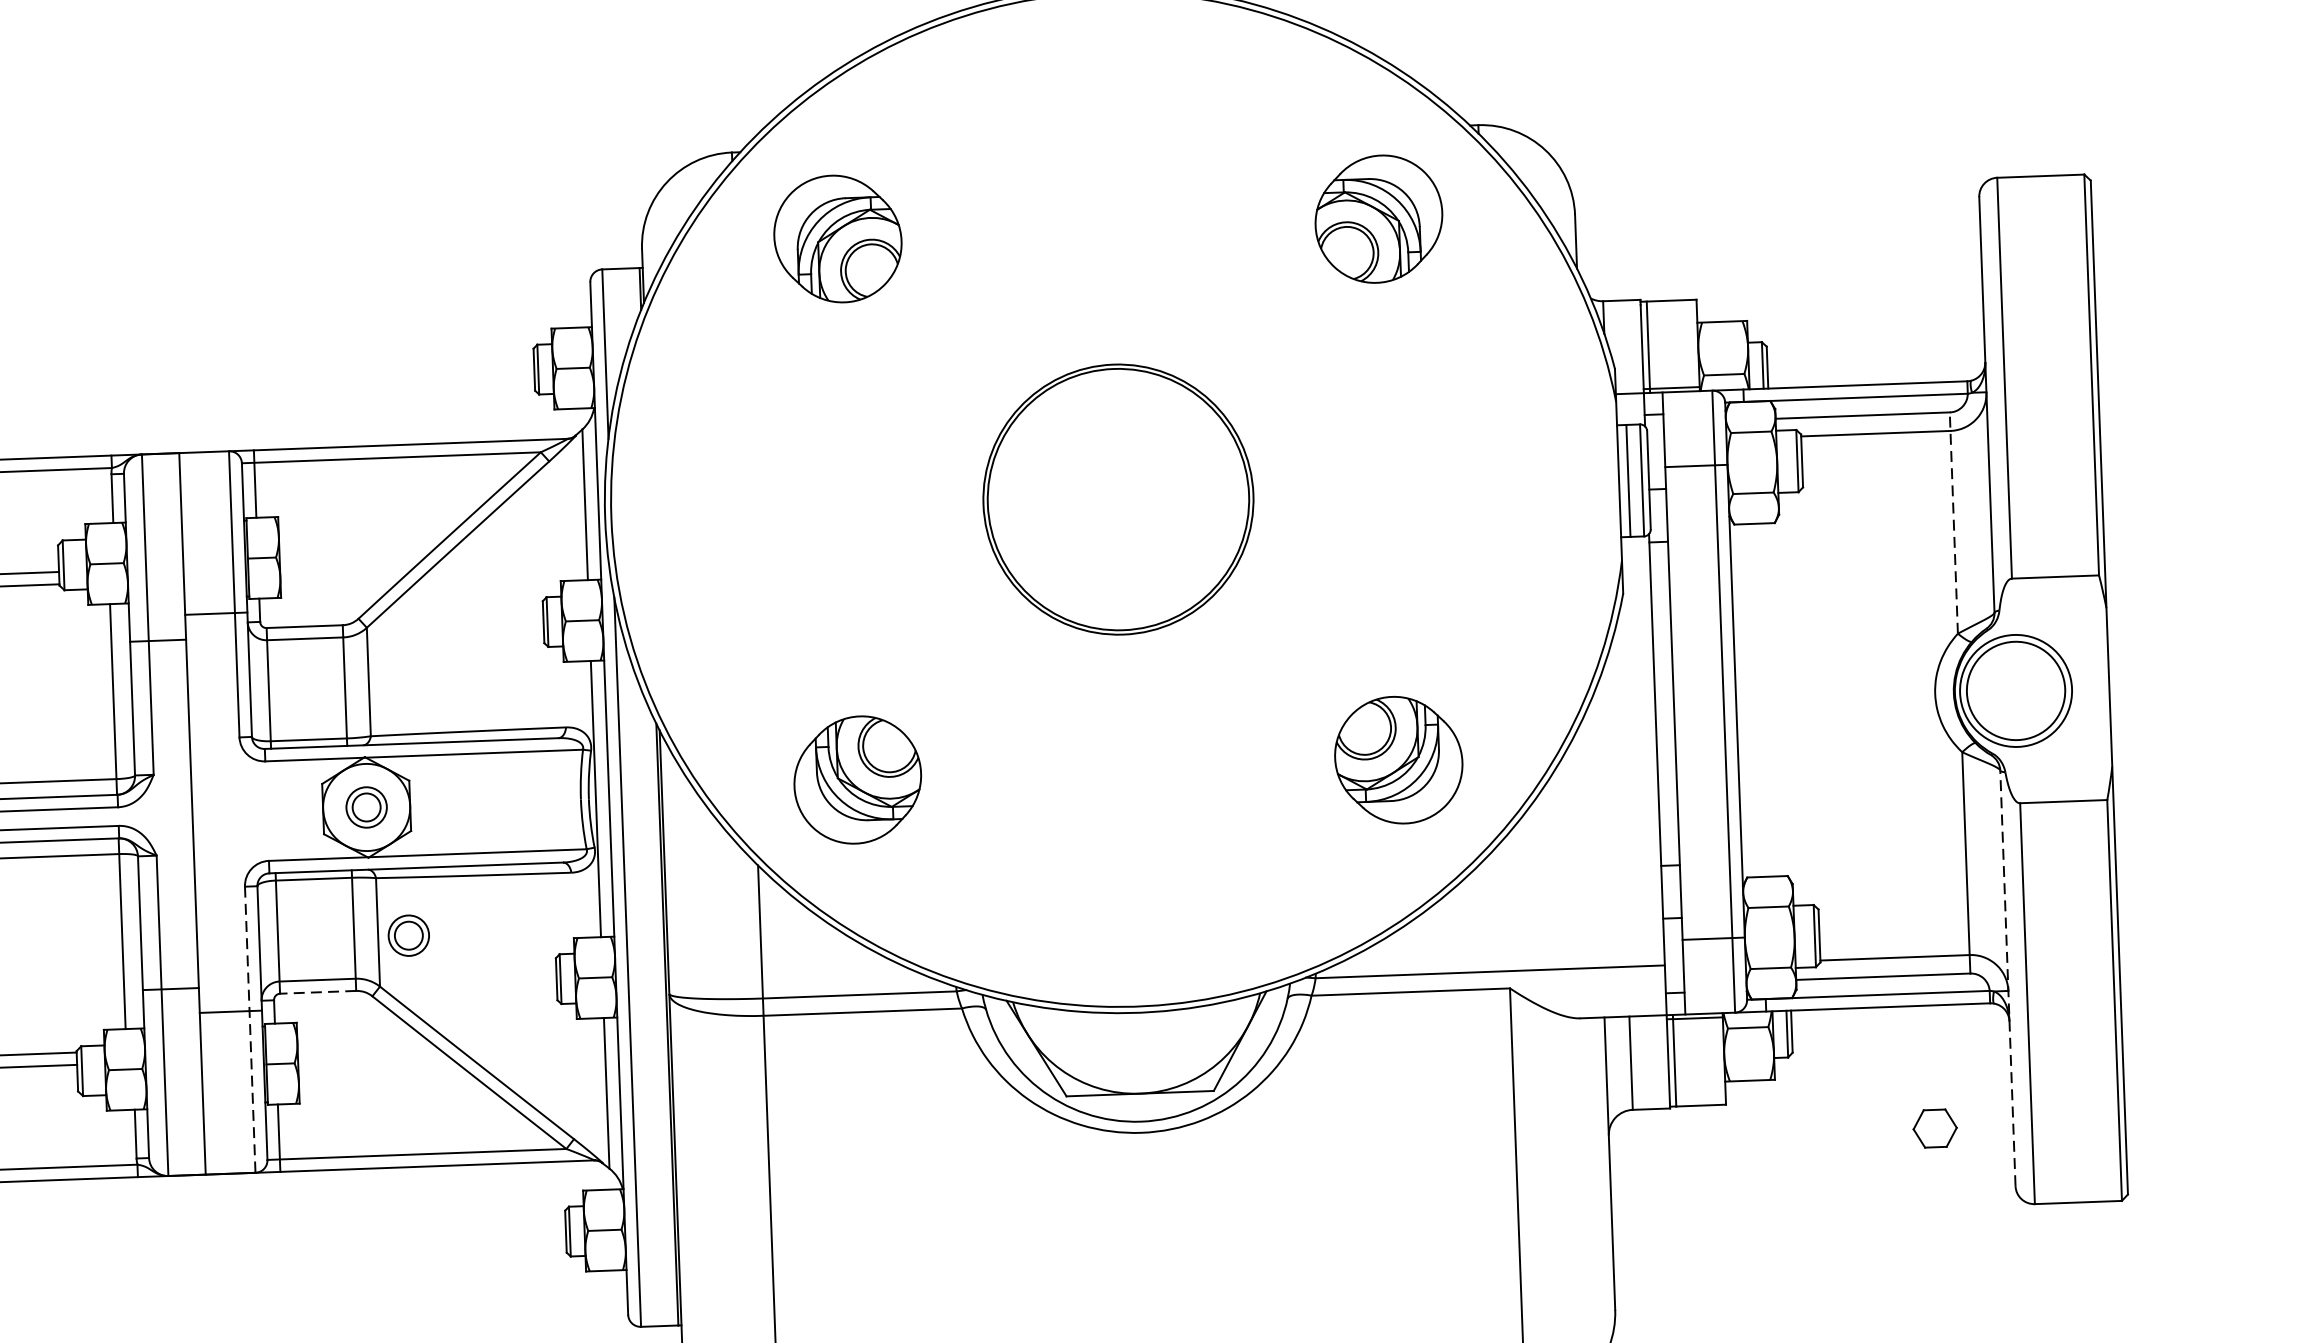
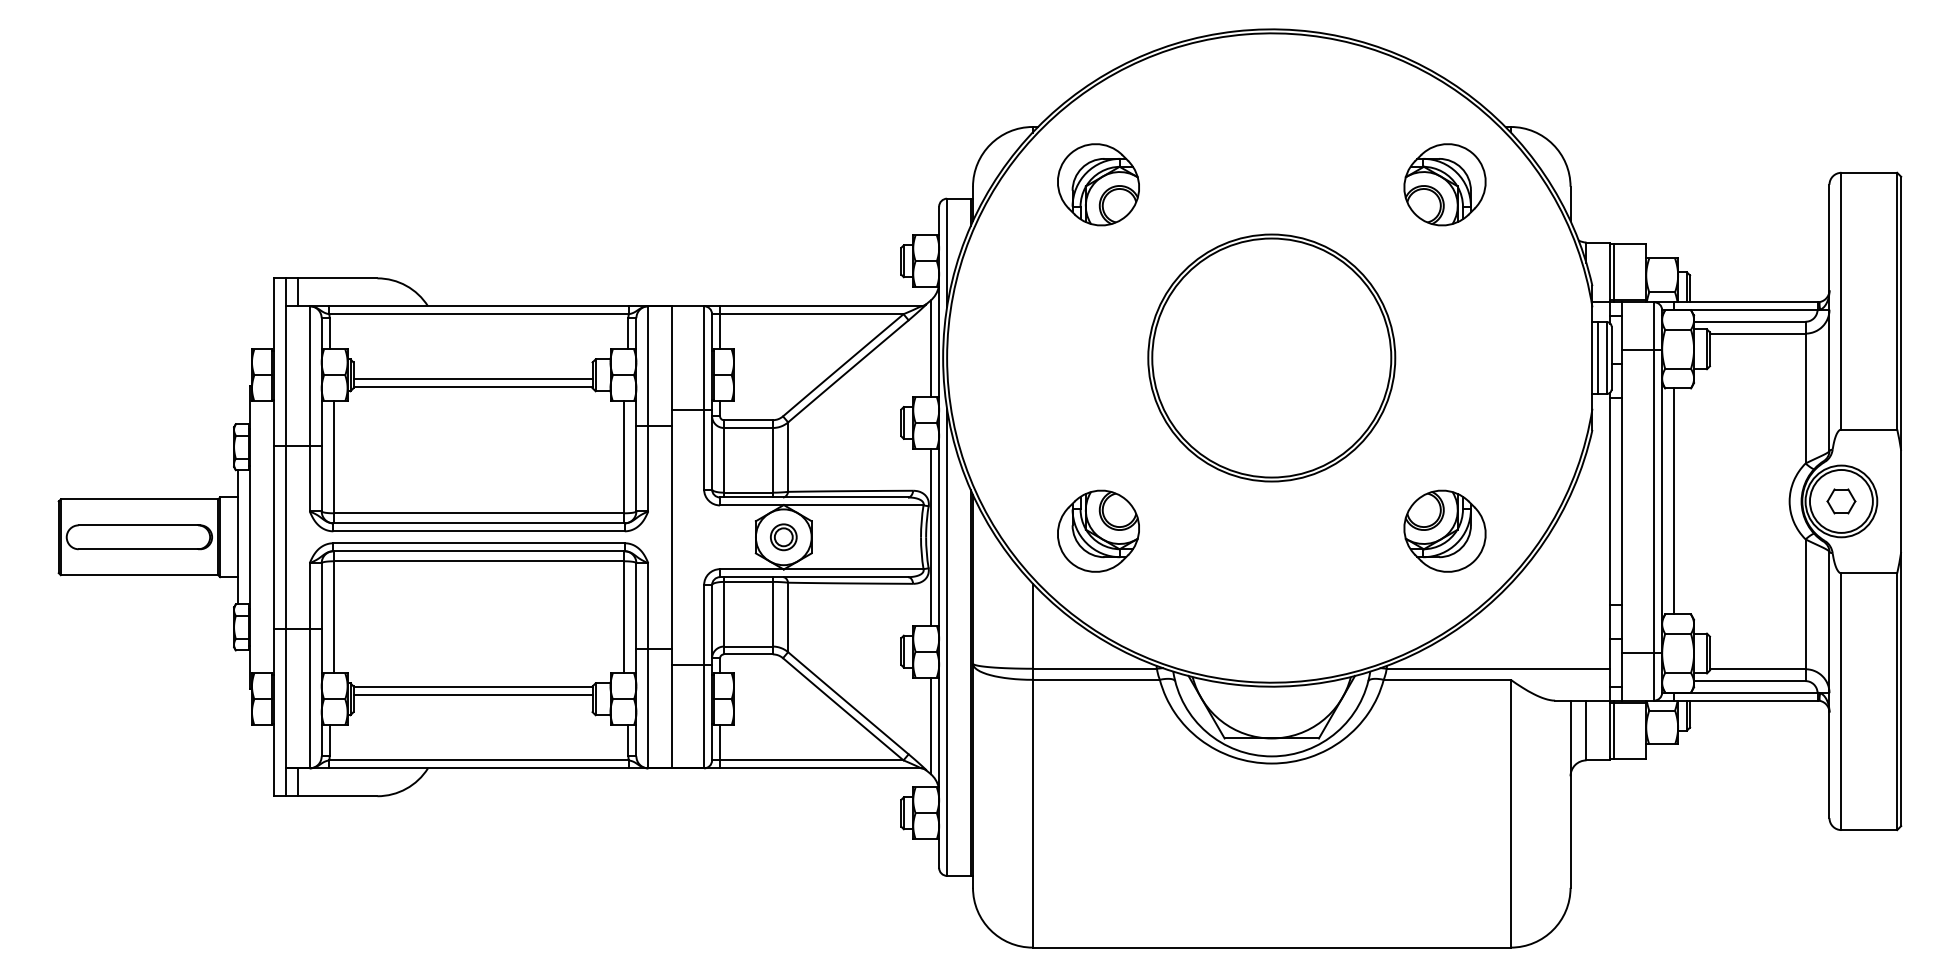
part: (1117, 498) -> (1271, 357), size x1.43
line: (1953, 522) -> (1805, 392), dashed -> solid
line: (1755, 700) -> (1674, 501), added
part: (408, 936) -> (807, 620), removed
line: (2007, 977) -> (1829, 684), dashed -> solid
line: (316, 992) -> (747, 654), dashed -> solid
line: (250, 1029) -> (704, 676), dashed -> solid
part: (1935, 1128) -> (1841, 501), moved

